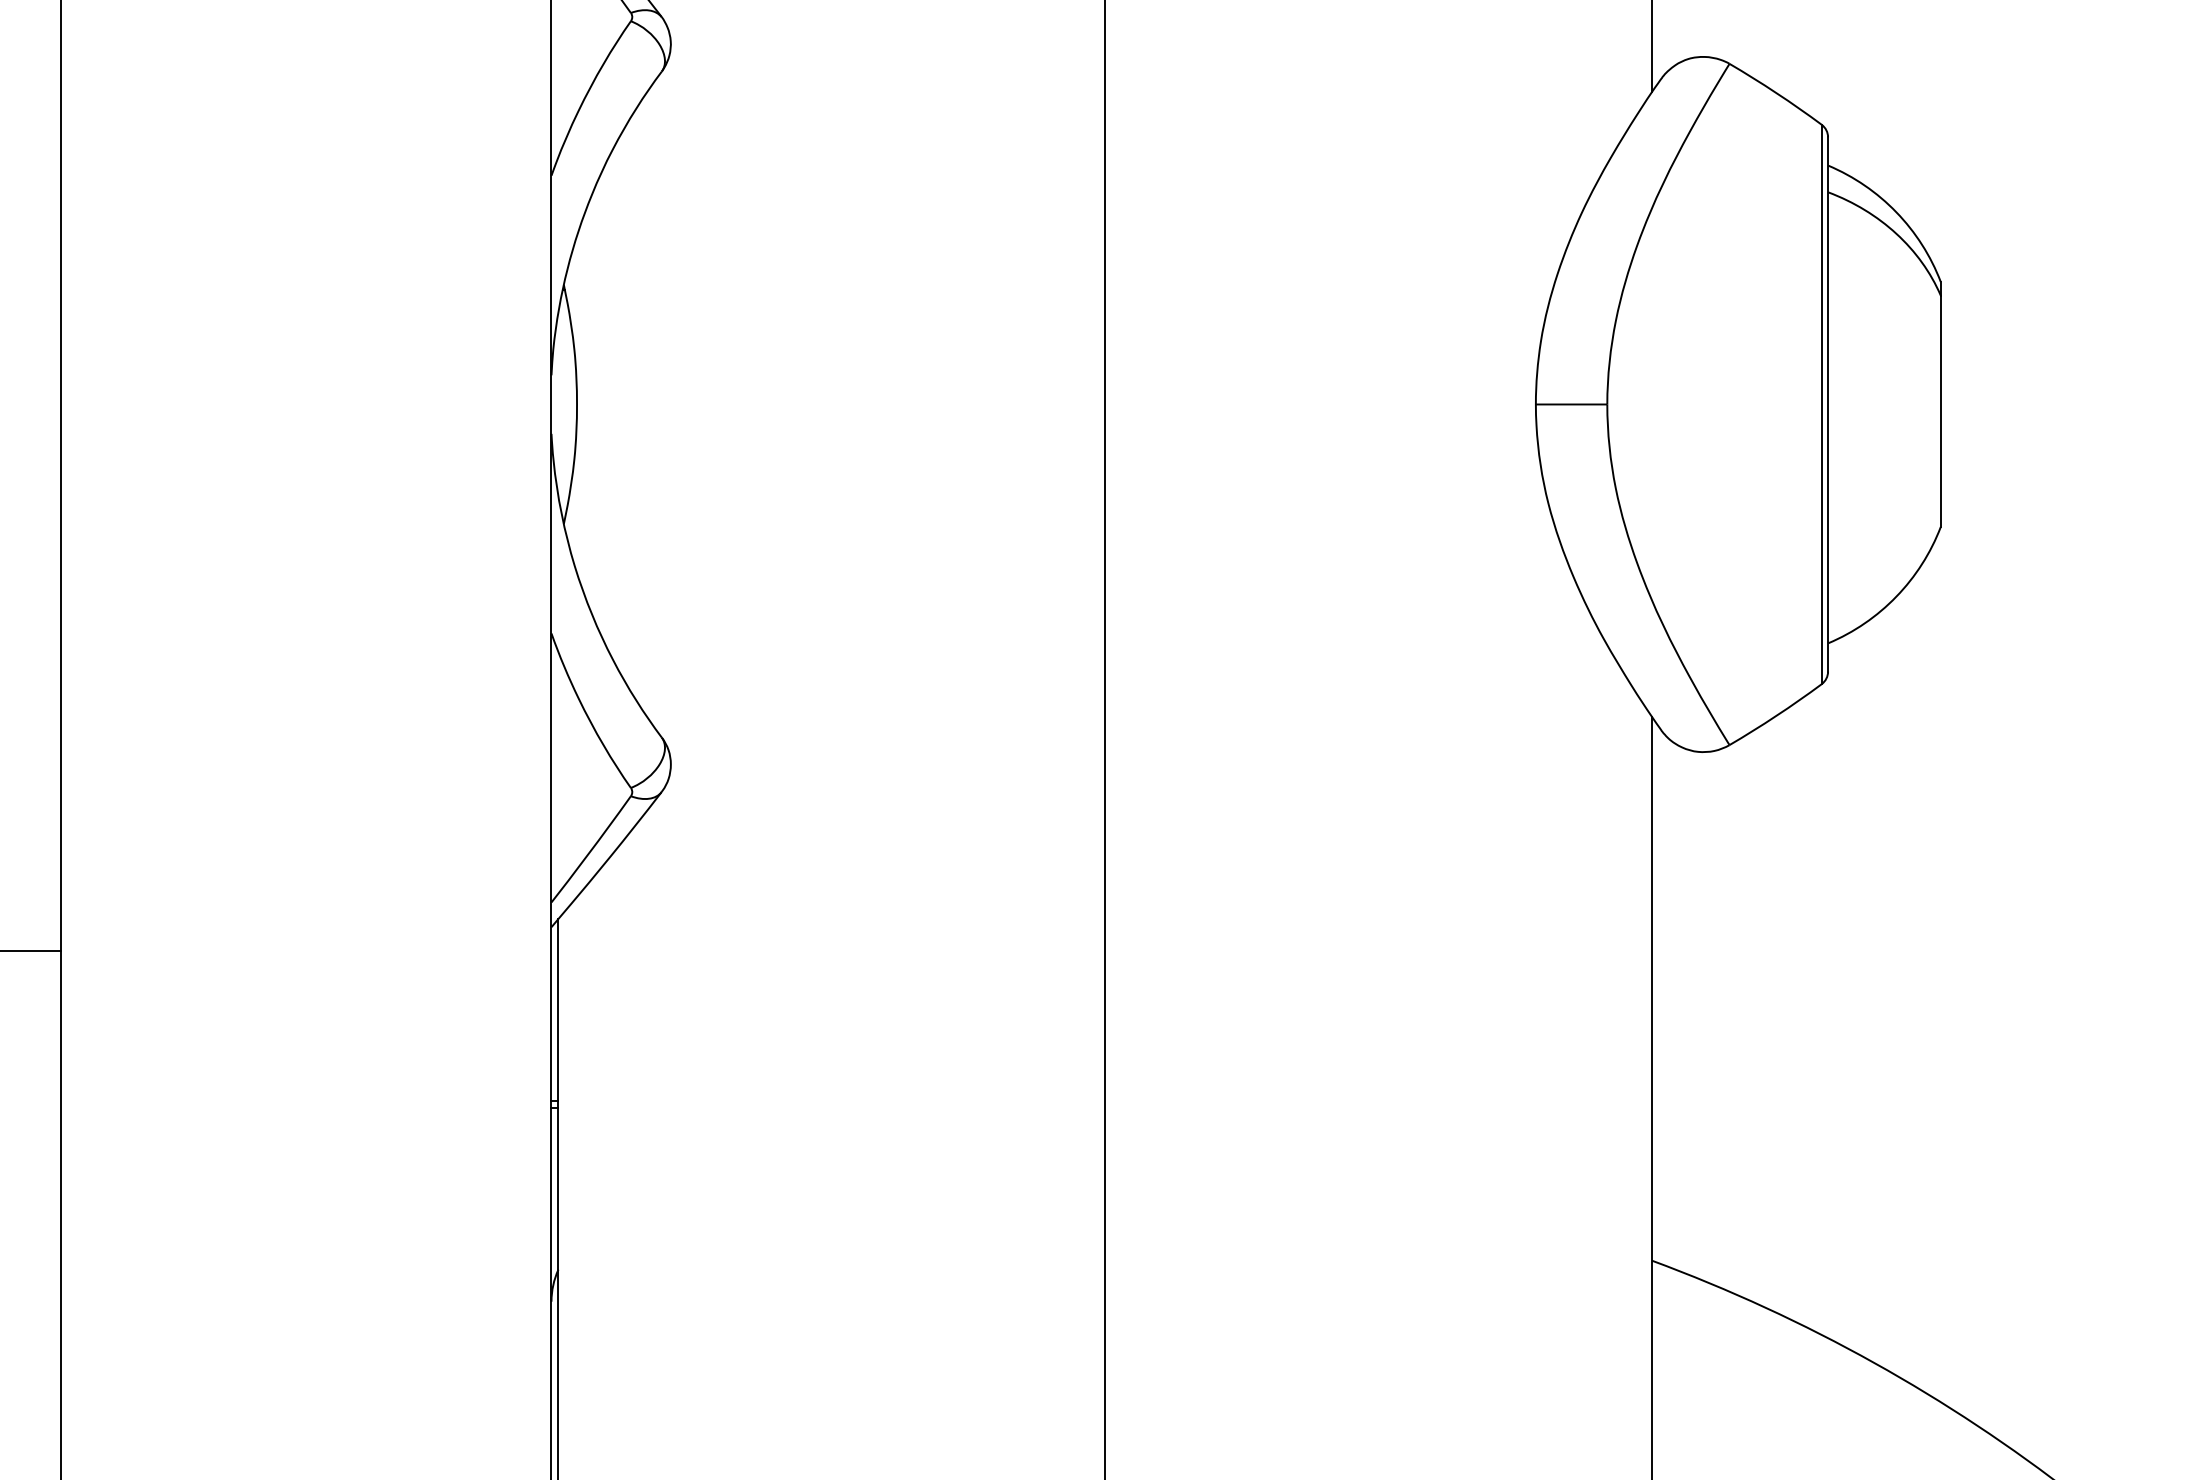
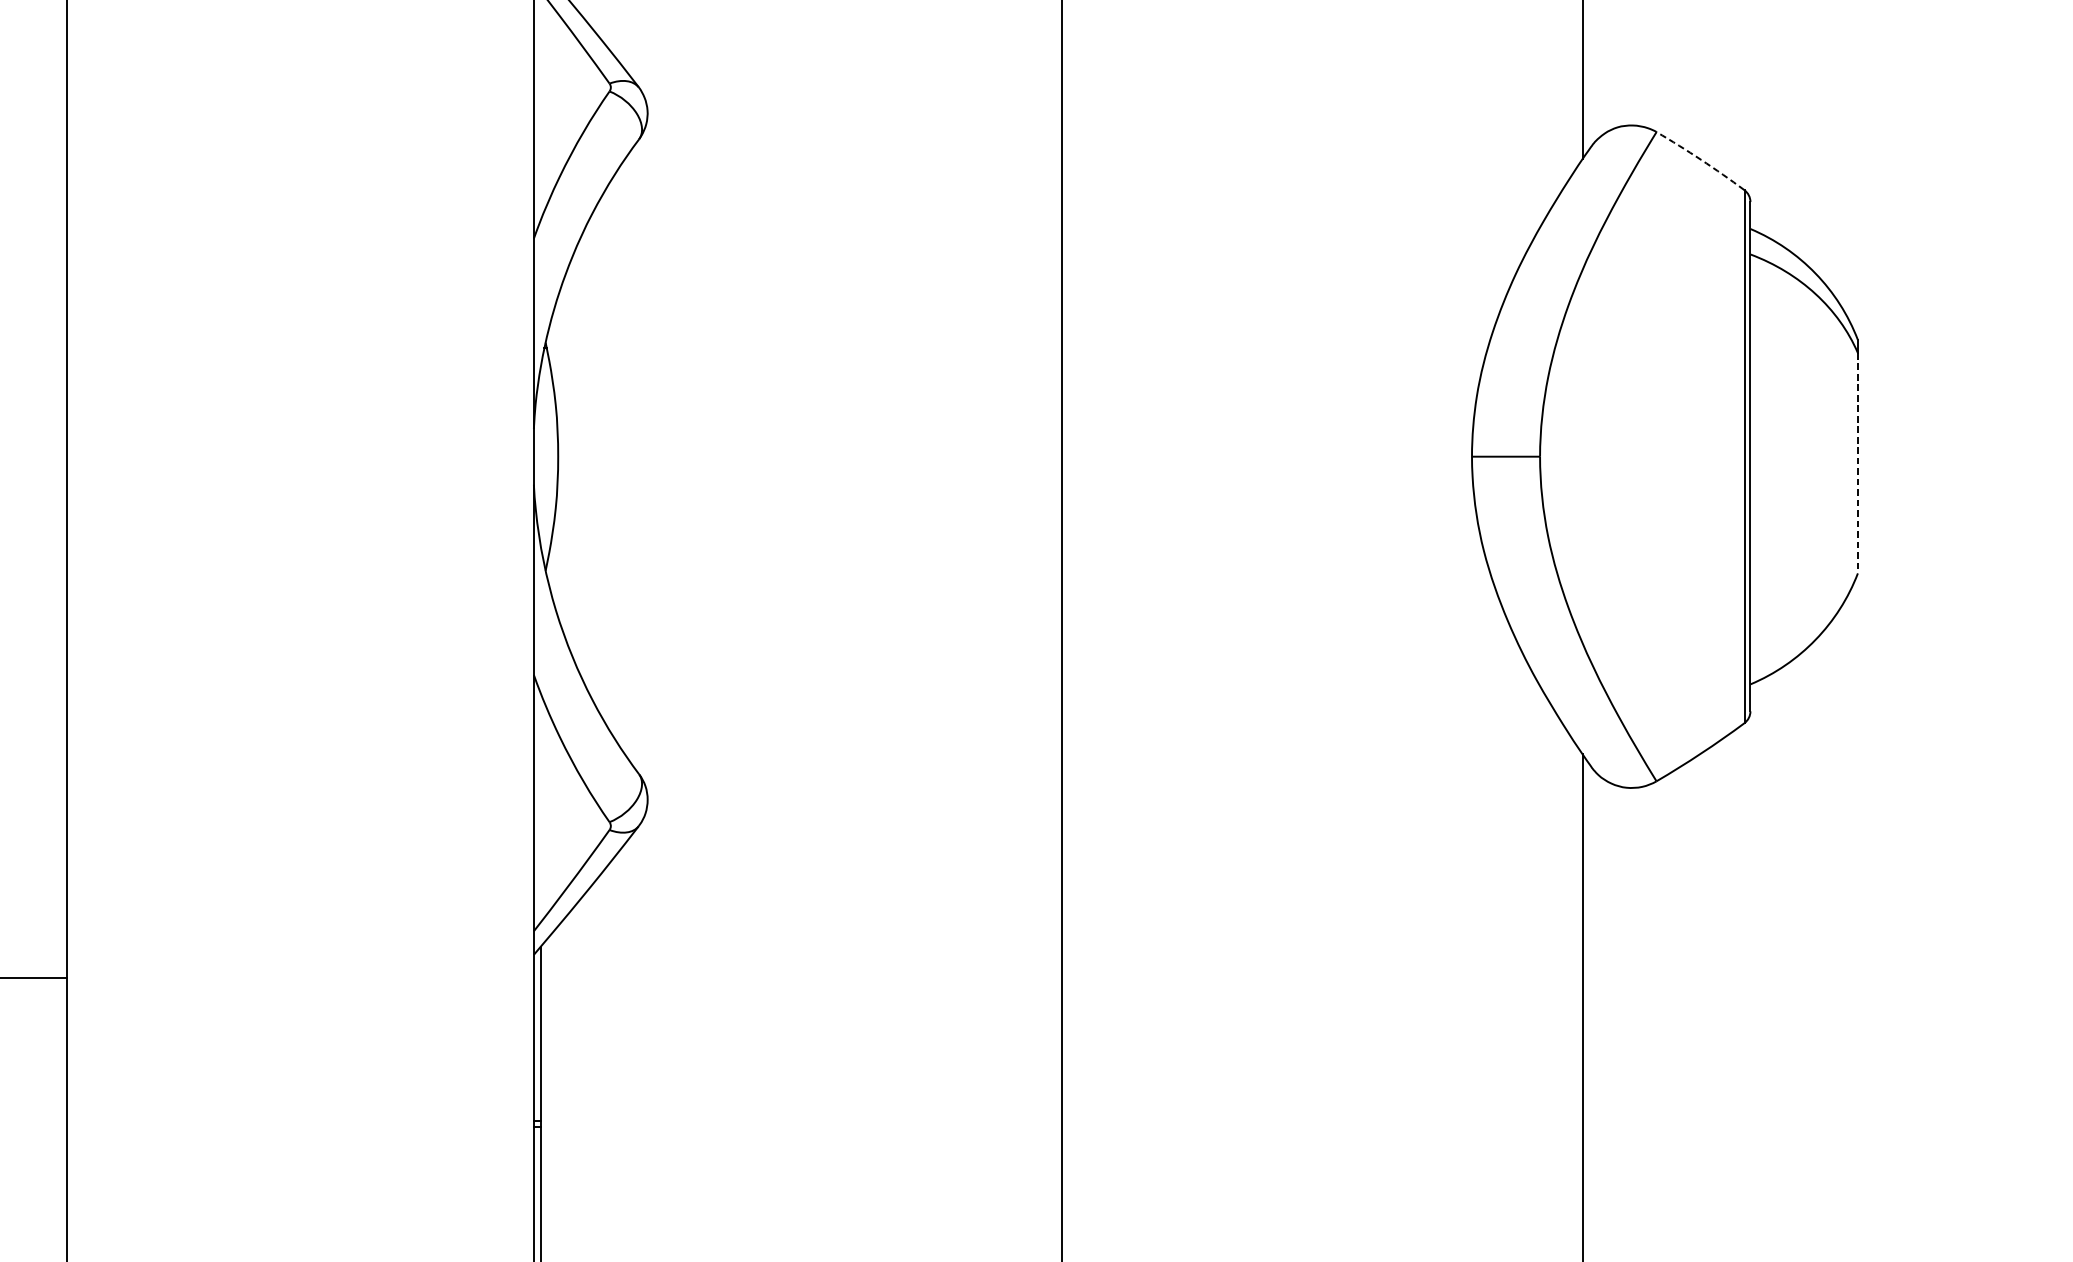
arc: (1776, 93) -> (1701, 160), solid -> dashed
line: (1940, 411) -> (1857, 463), solid -> dashed

